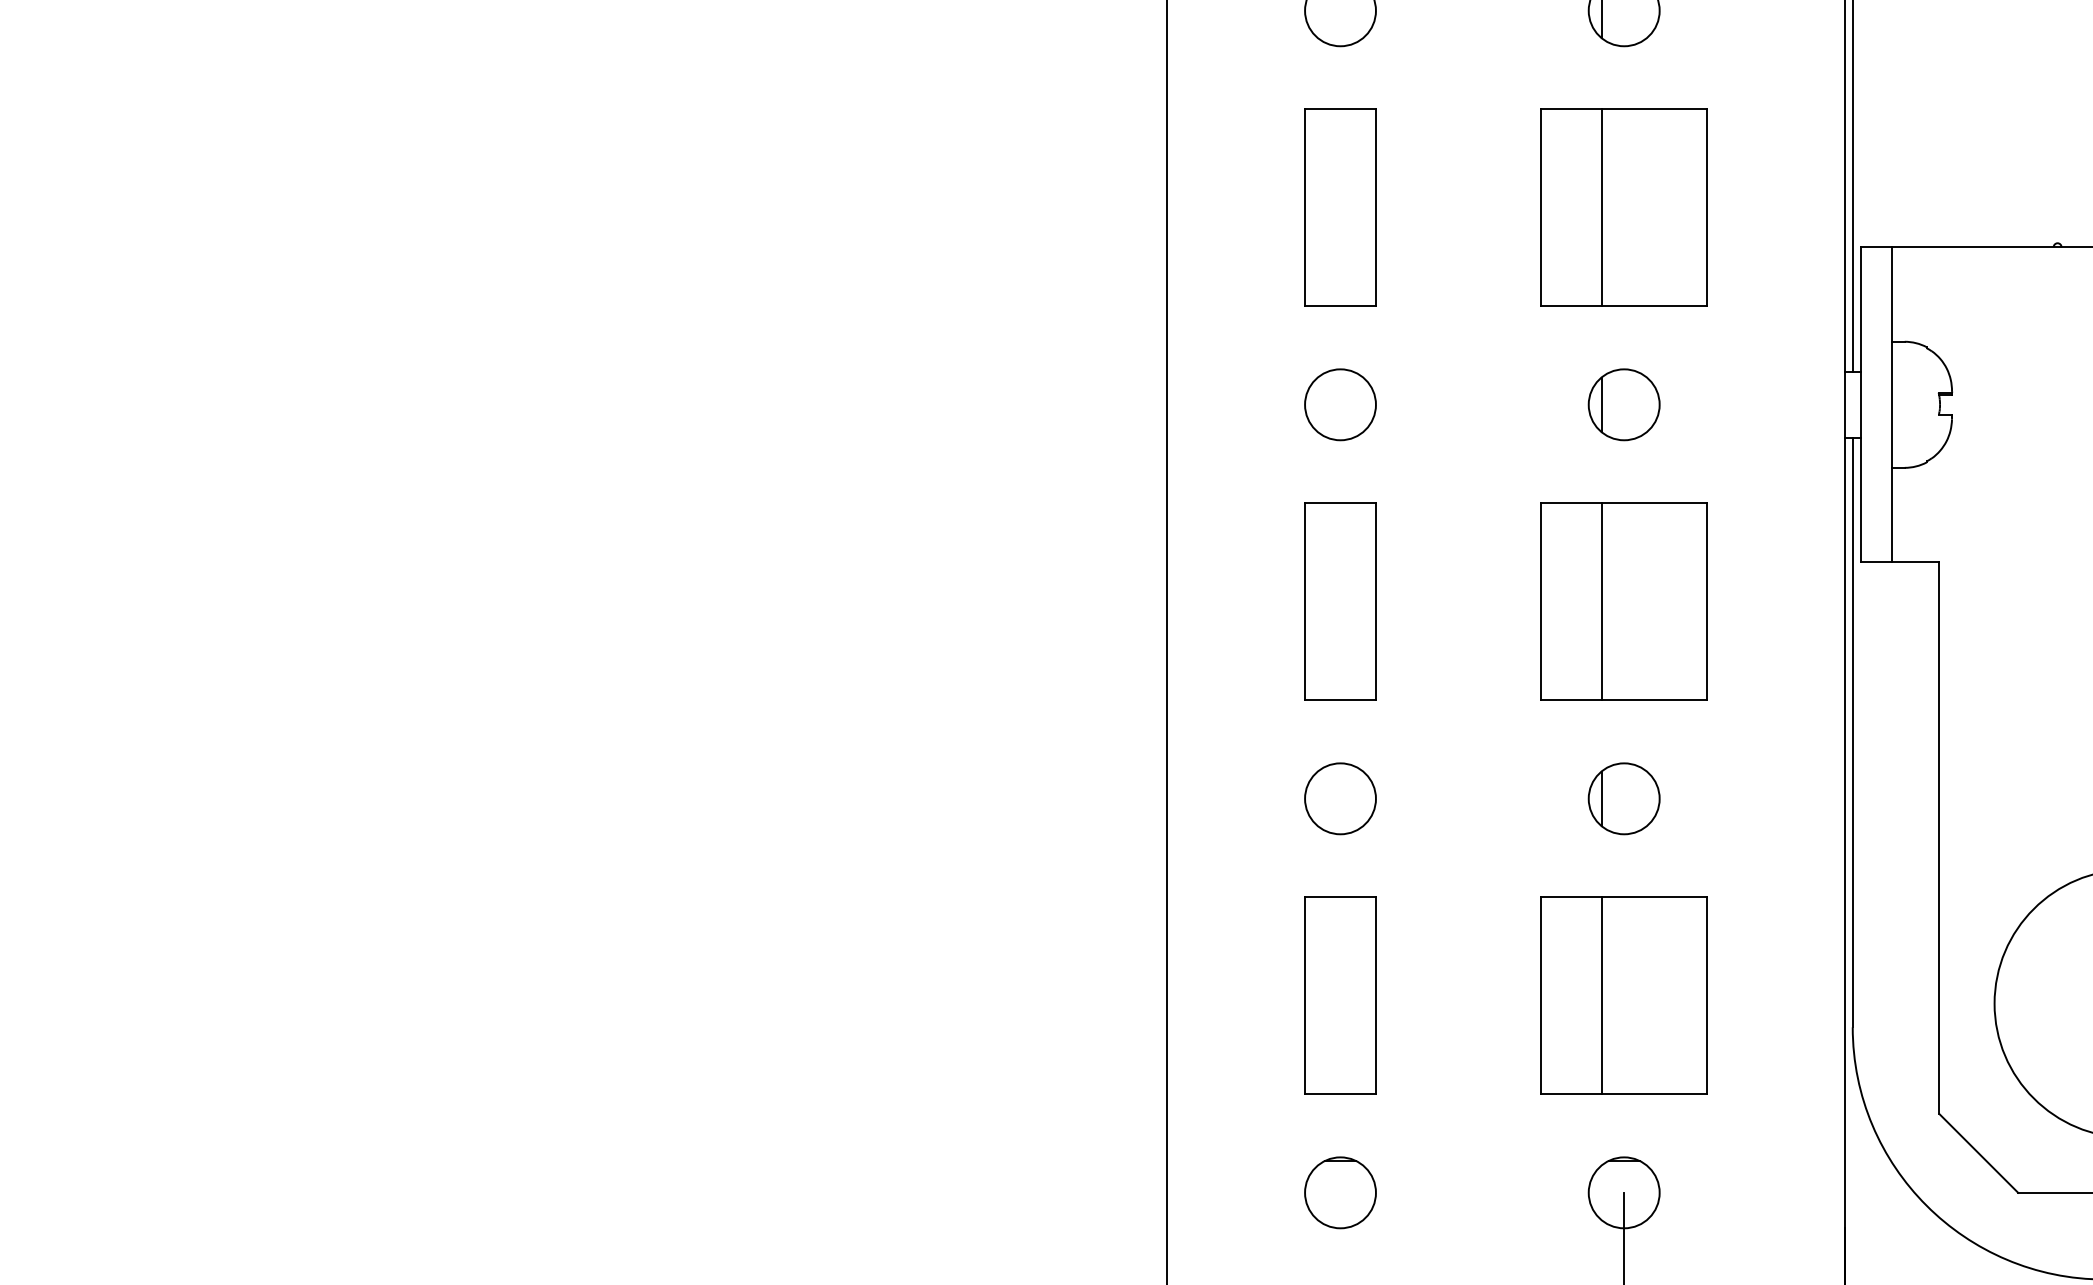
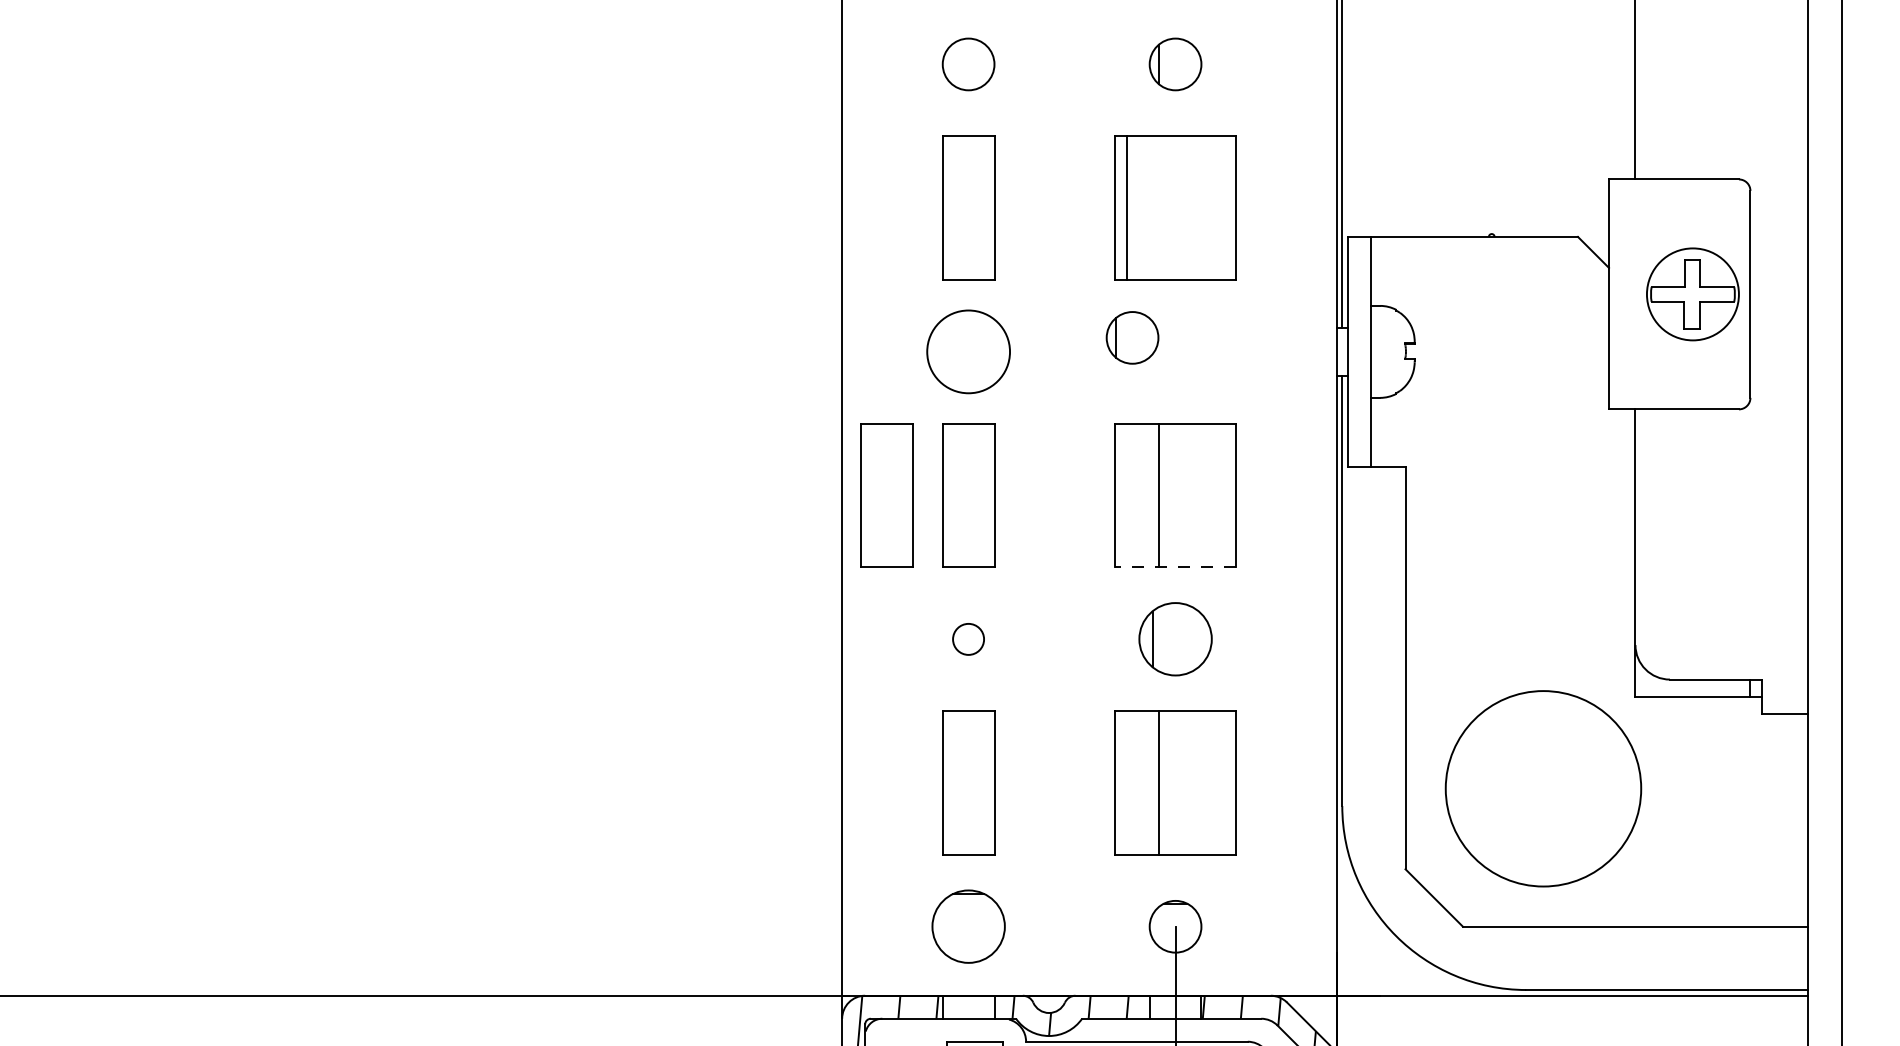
line: (1602, 208) -> (1127, 208), moved
circle: (1340, 404) -> (968, 351), size x1.6
part: (1624, 404) -> (1132, 337), moved
part: (1227, 601) -> (886, 495), added
line: (1624, 700) -> (1175, 567), solid -> dashed
circle: (1340, 799) -> (968, 639), size x0.6
part: (1624, 799) -> (1175, 639), size x1.4
part: (1340, 1192) -> (968, 926), size x1.4

